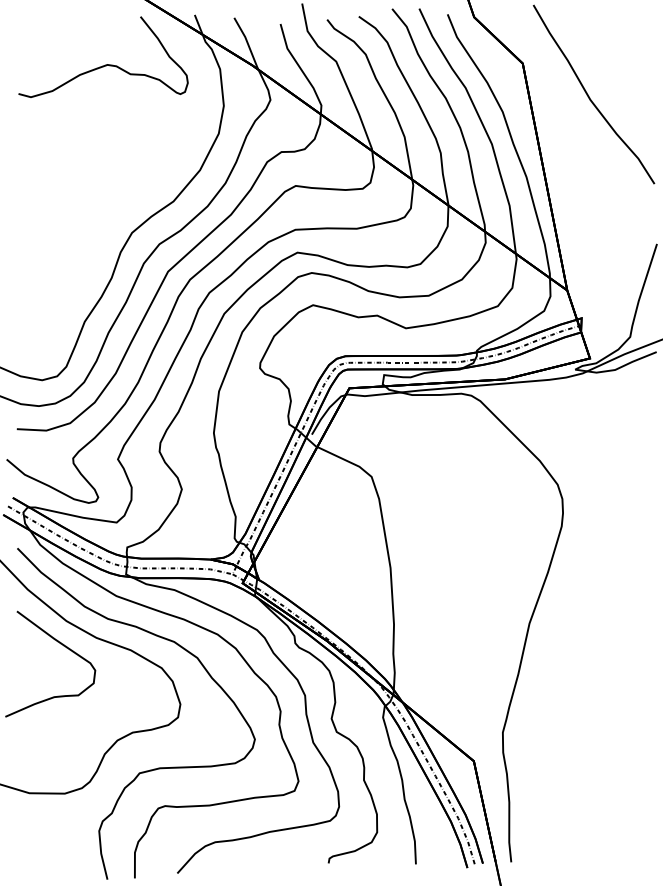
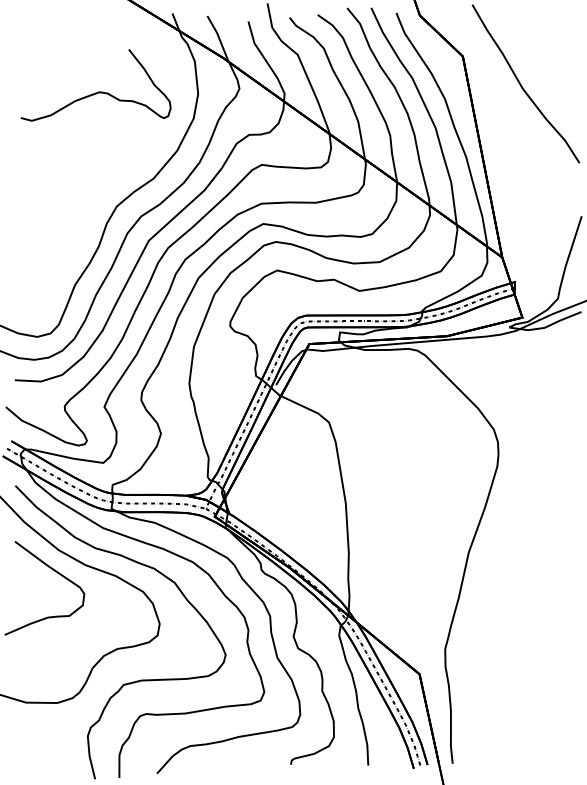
curve: (105, 64) -> (97, 91), moved

